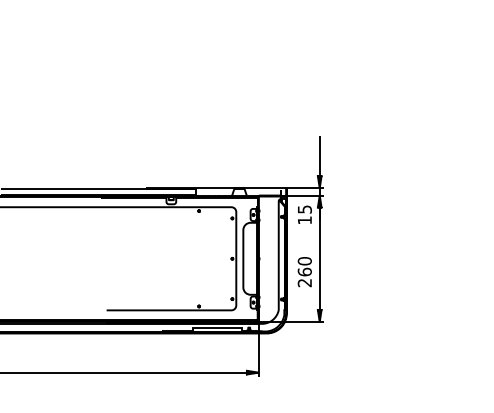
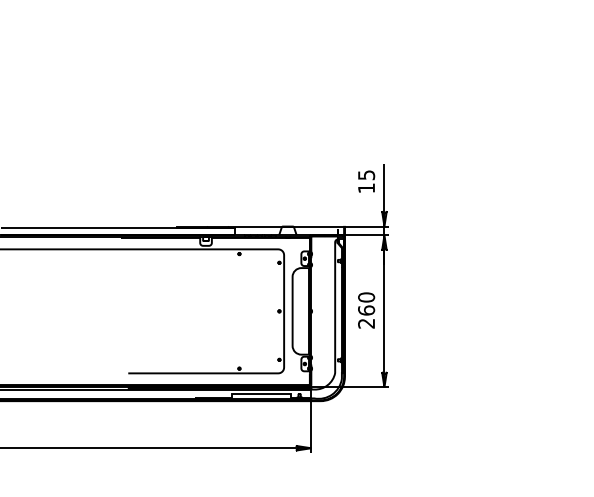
text: (304, 214) -> (366, 181), moved
text: (304, 272) -> (366, 311), moved

